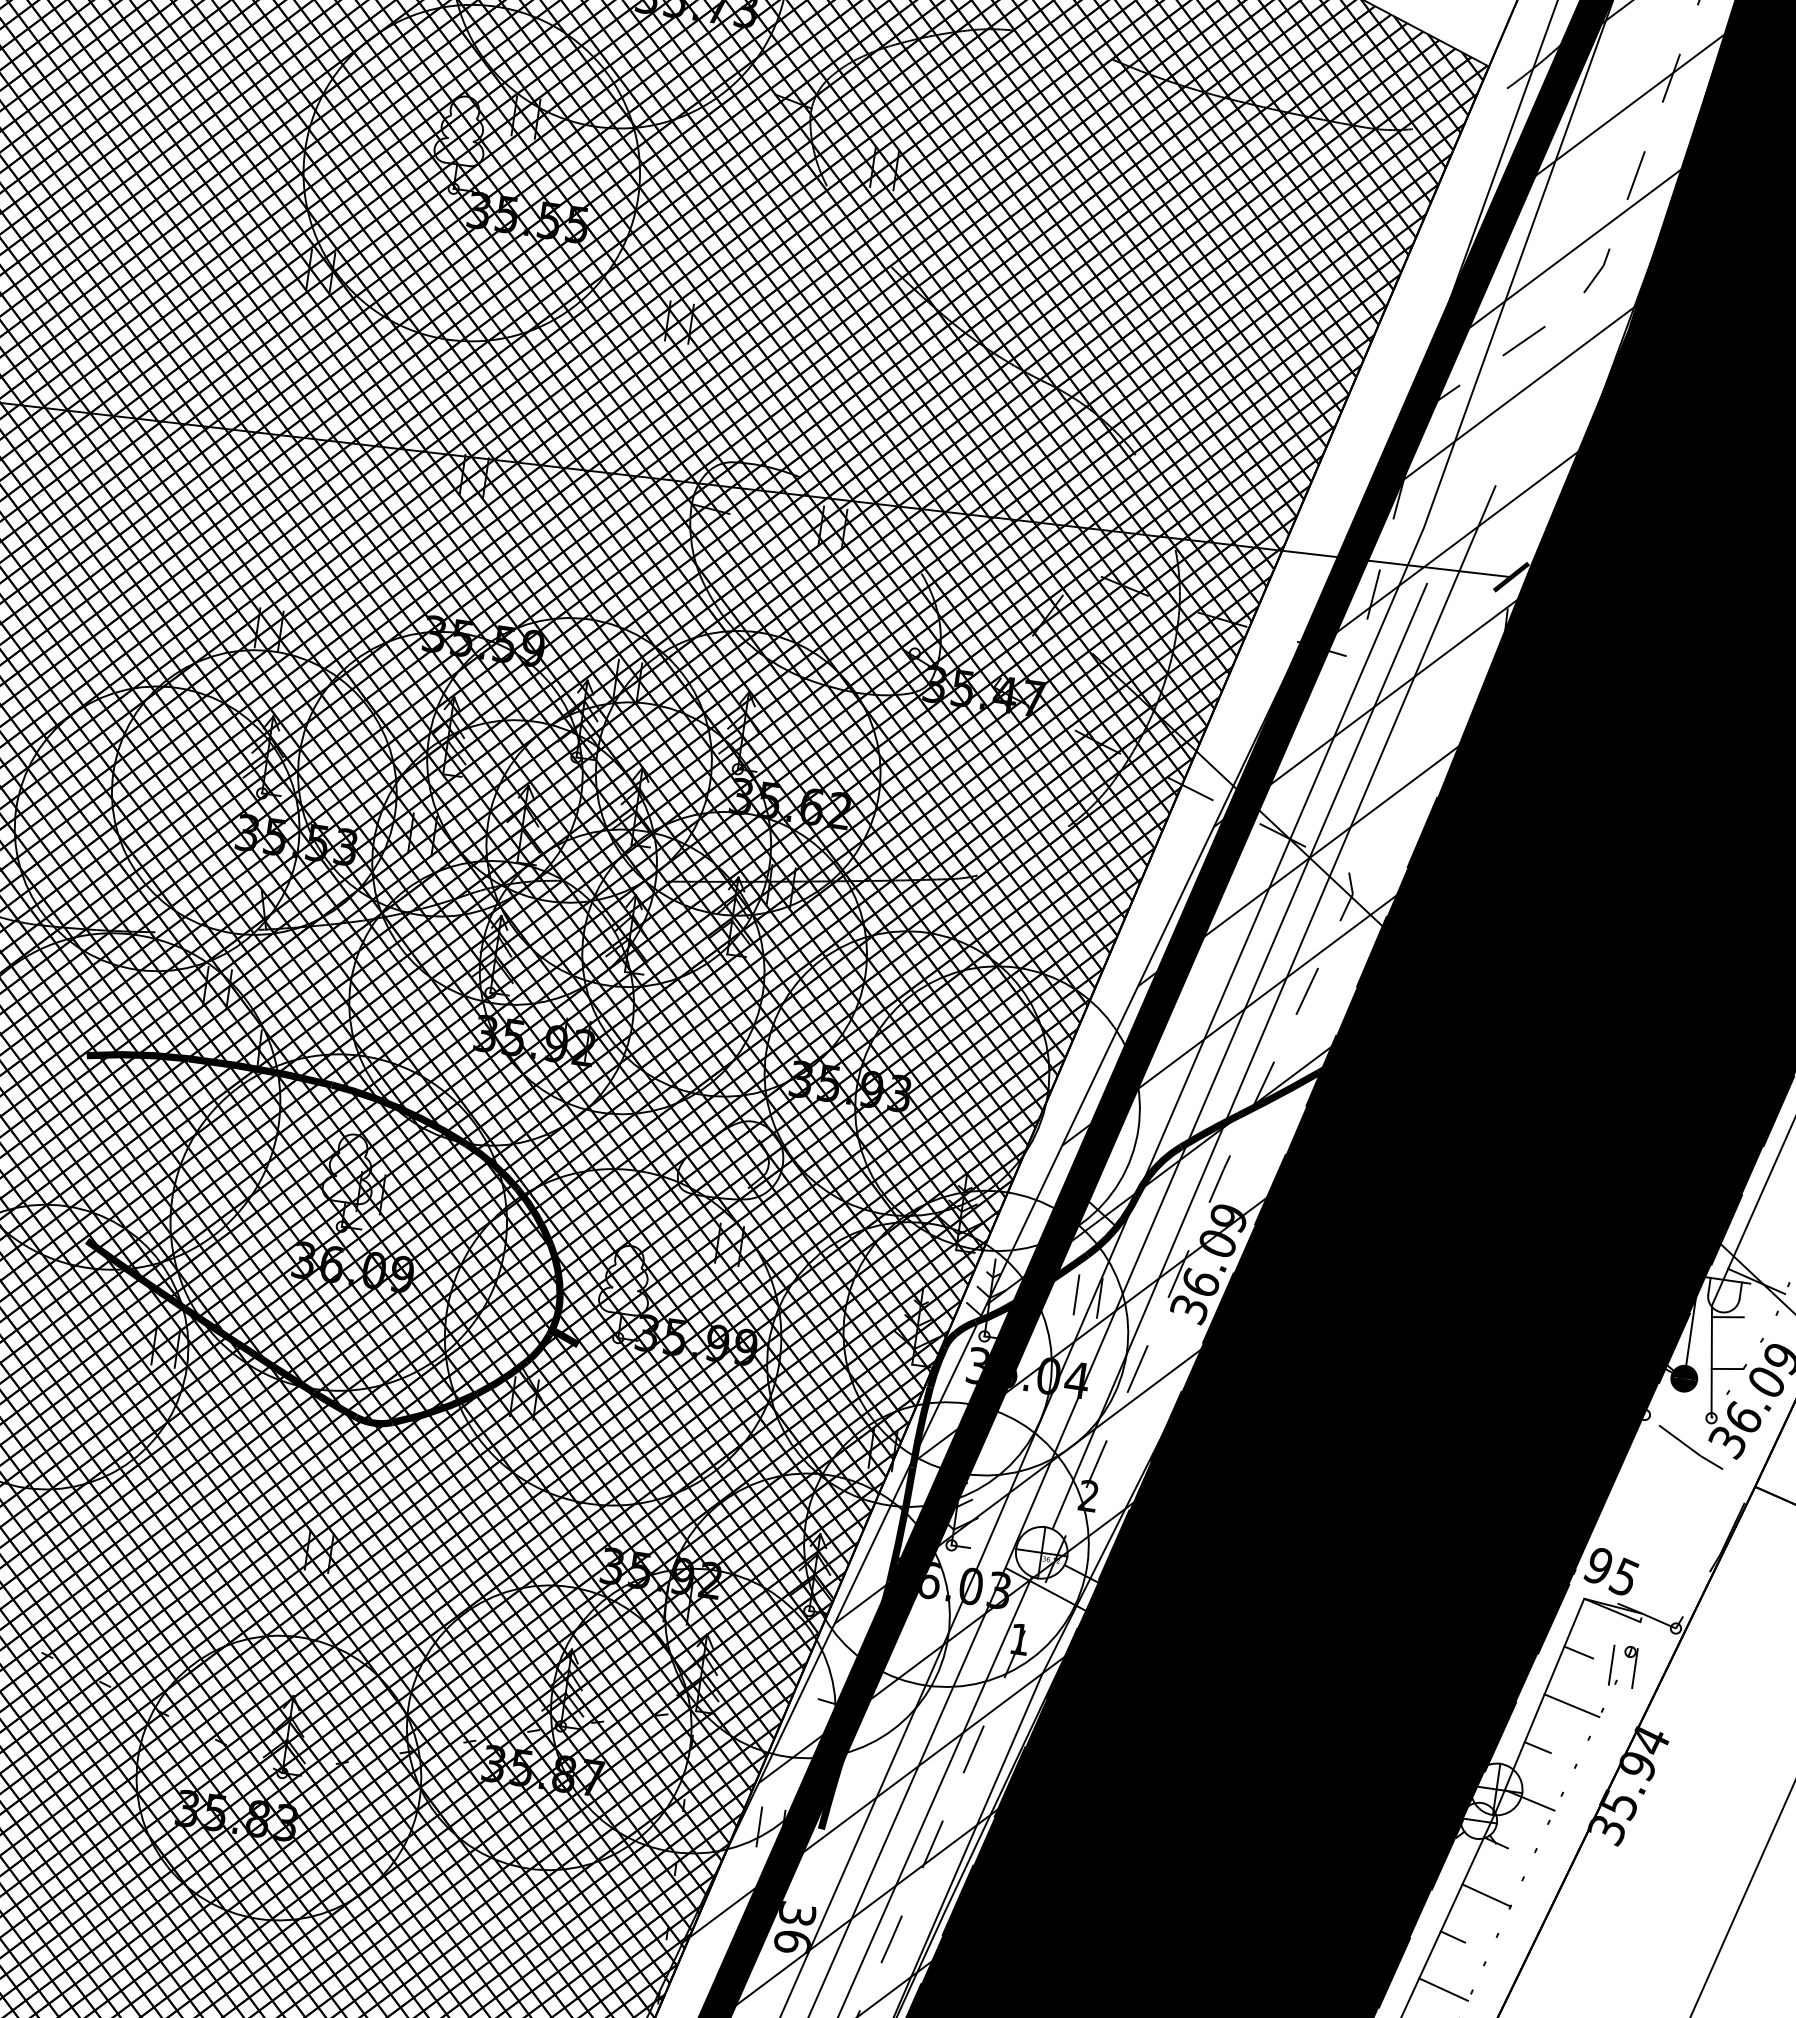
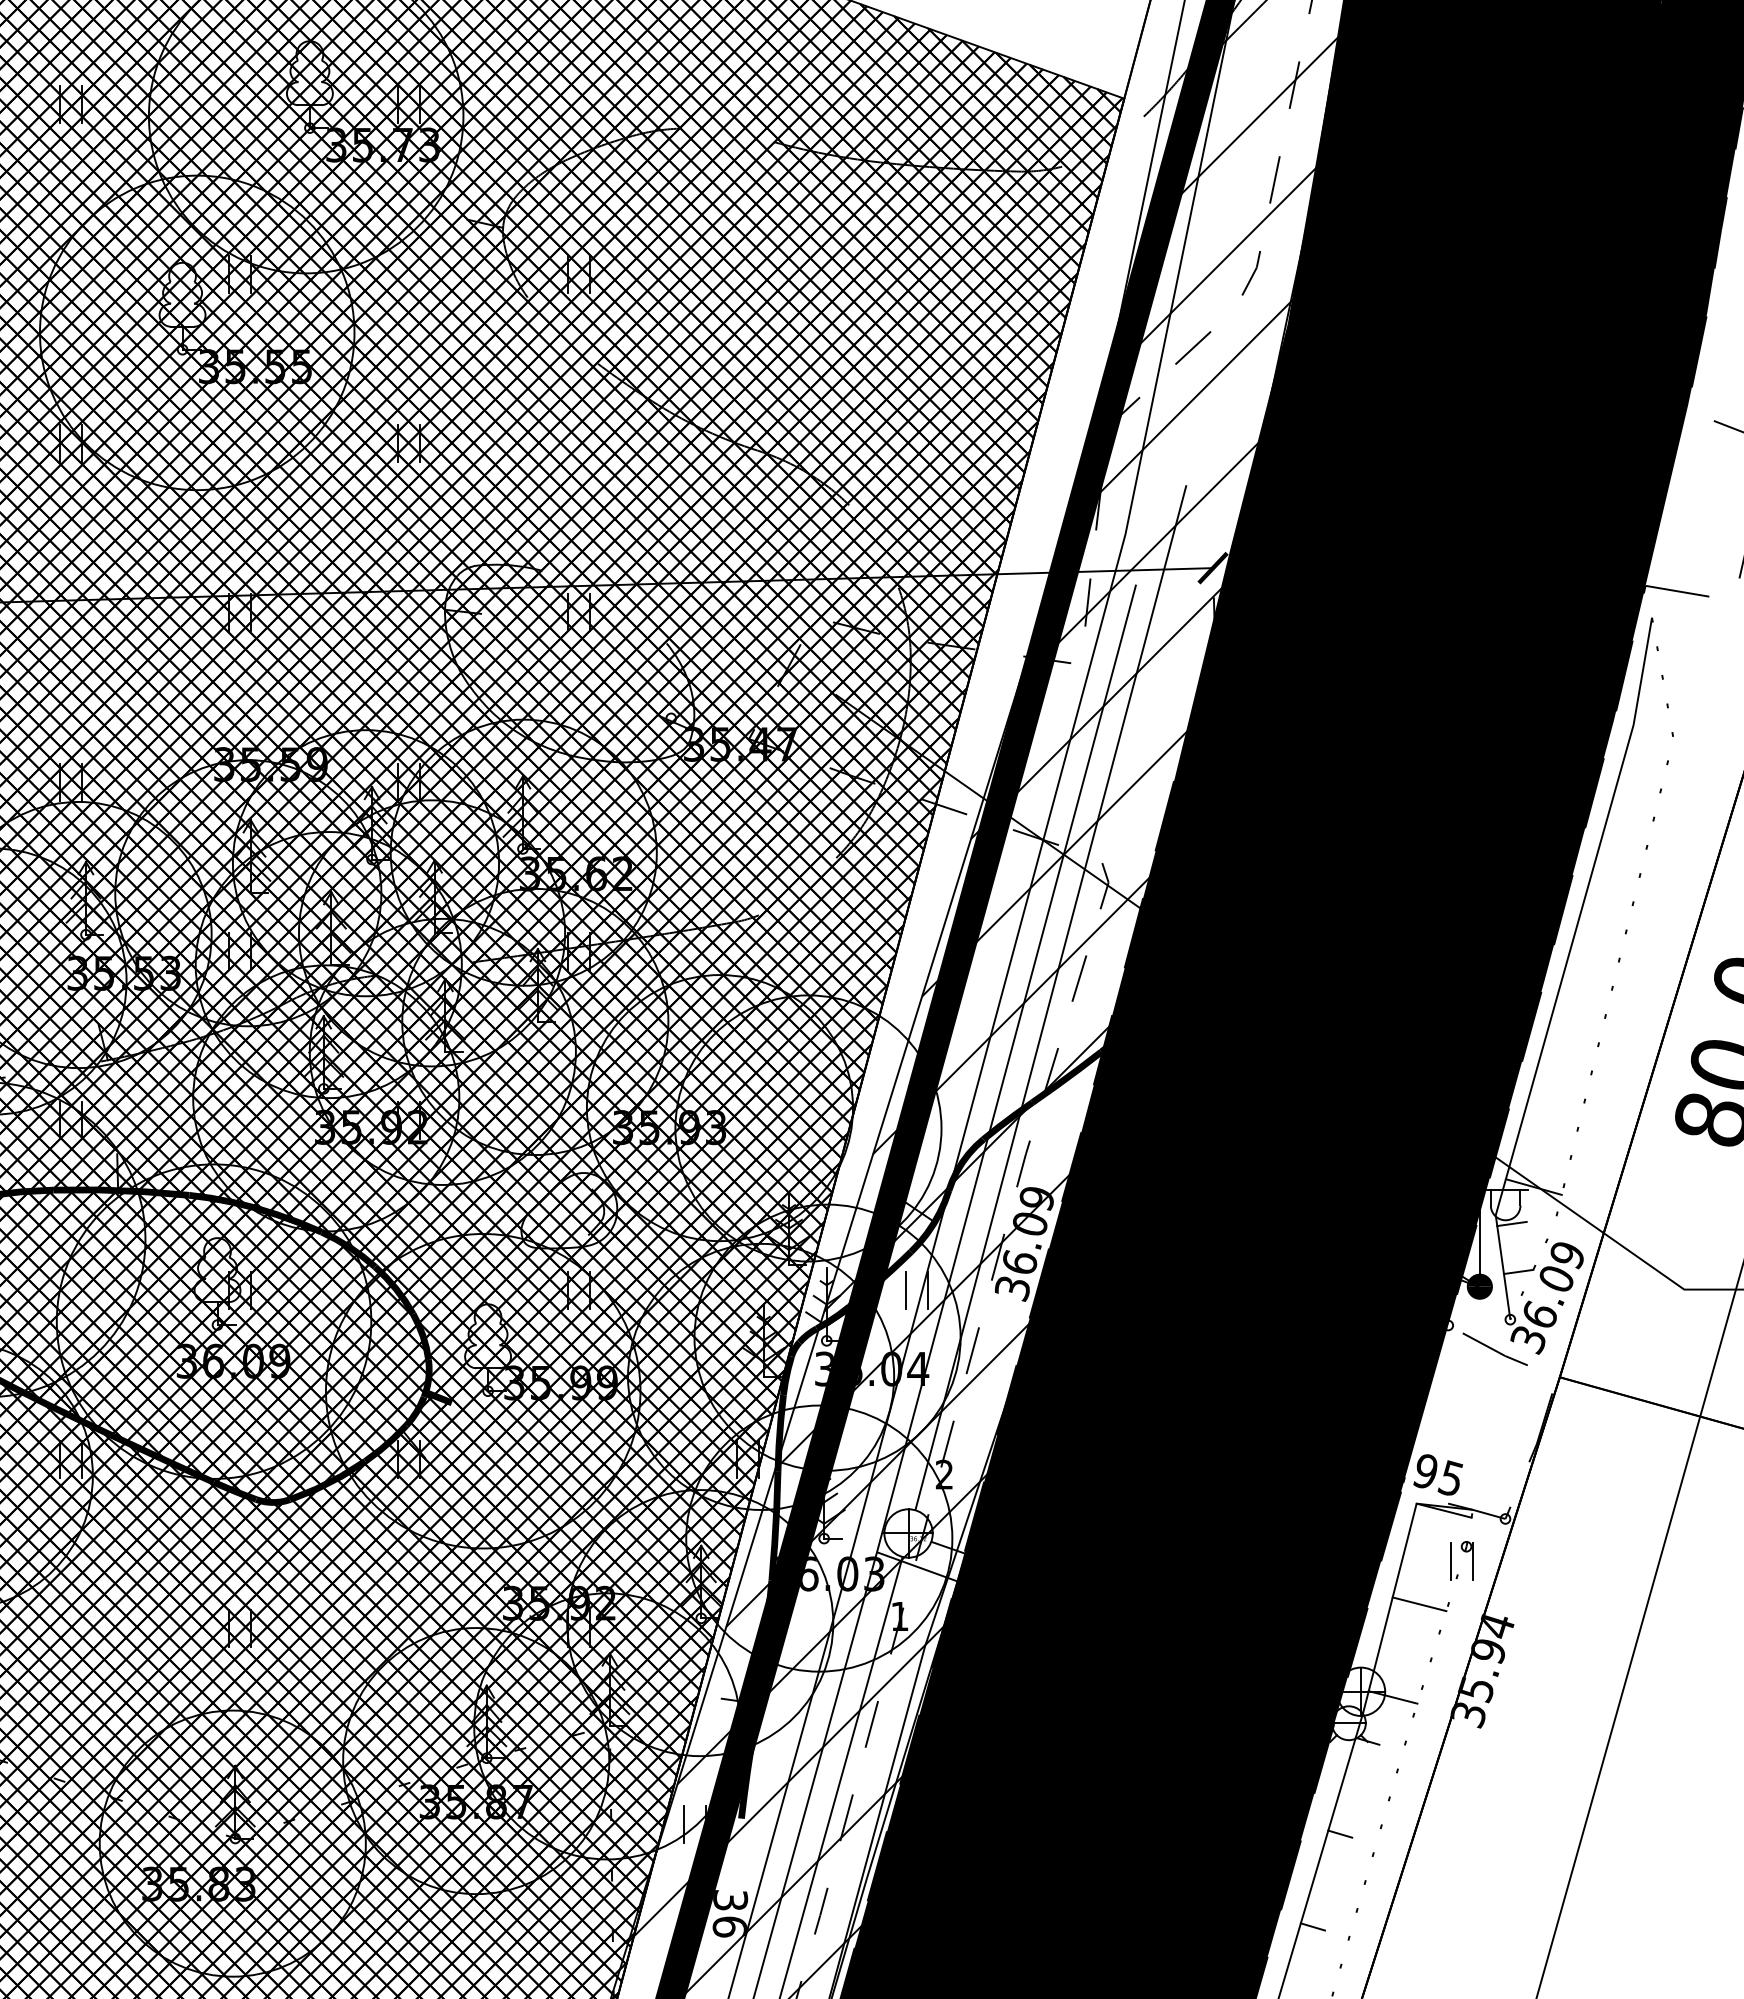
line: (1578, 1651) -> (1418, 1553), removed
line: (1537, 1747) -> (1393, 1647), removed
line: (1486, 1895) -> (1365, 1791), removed
line: (1443, 1988) -> (1338, 1883), removed

